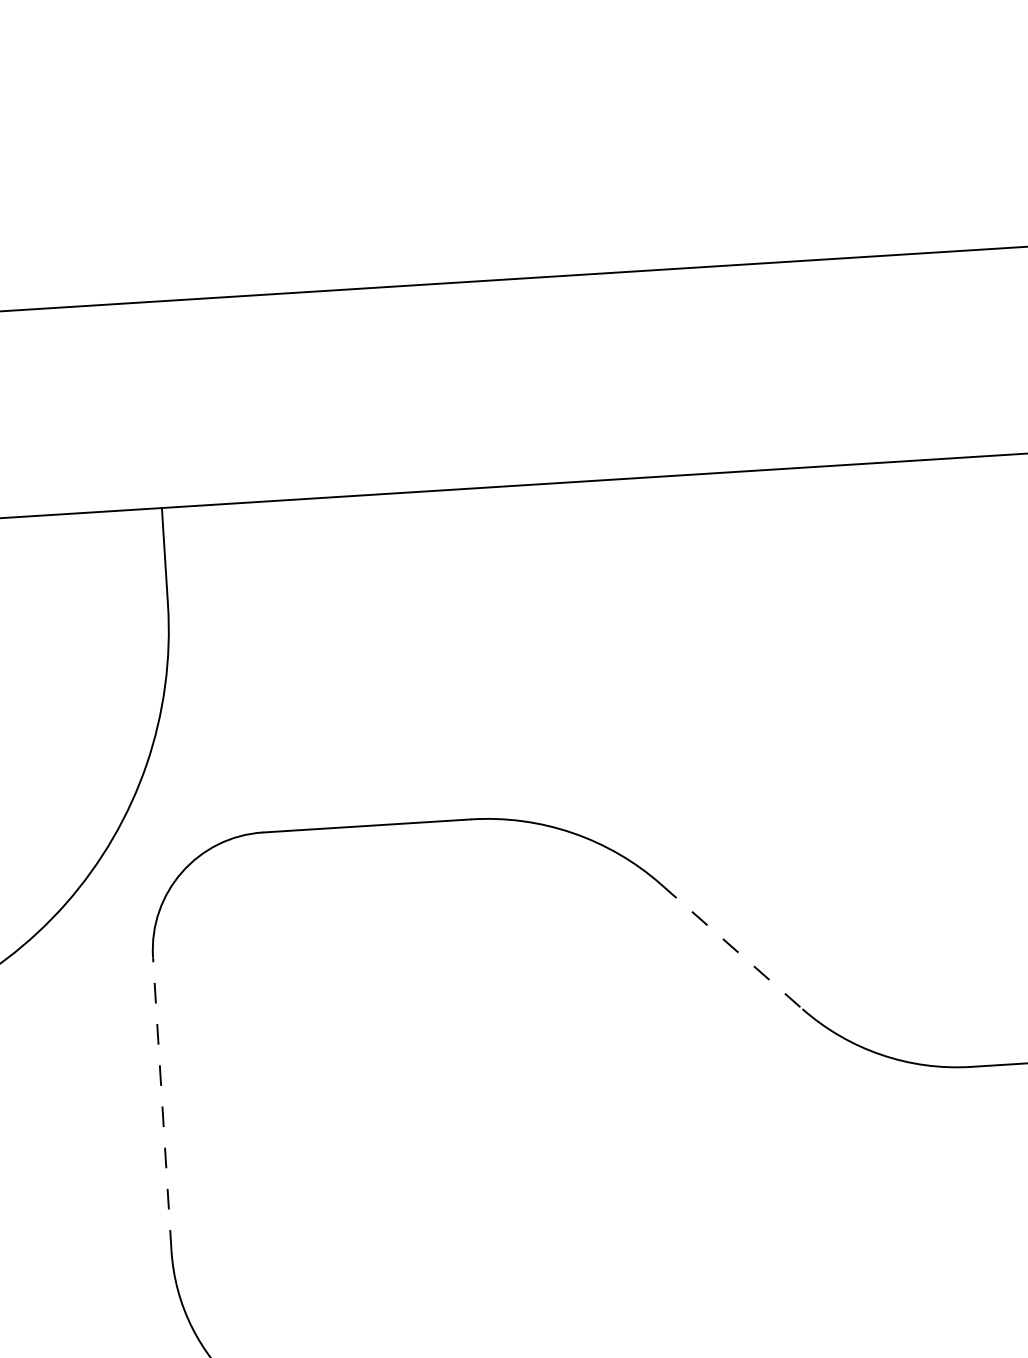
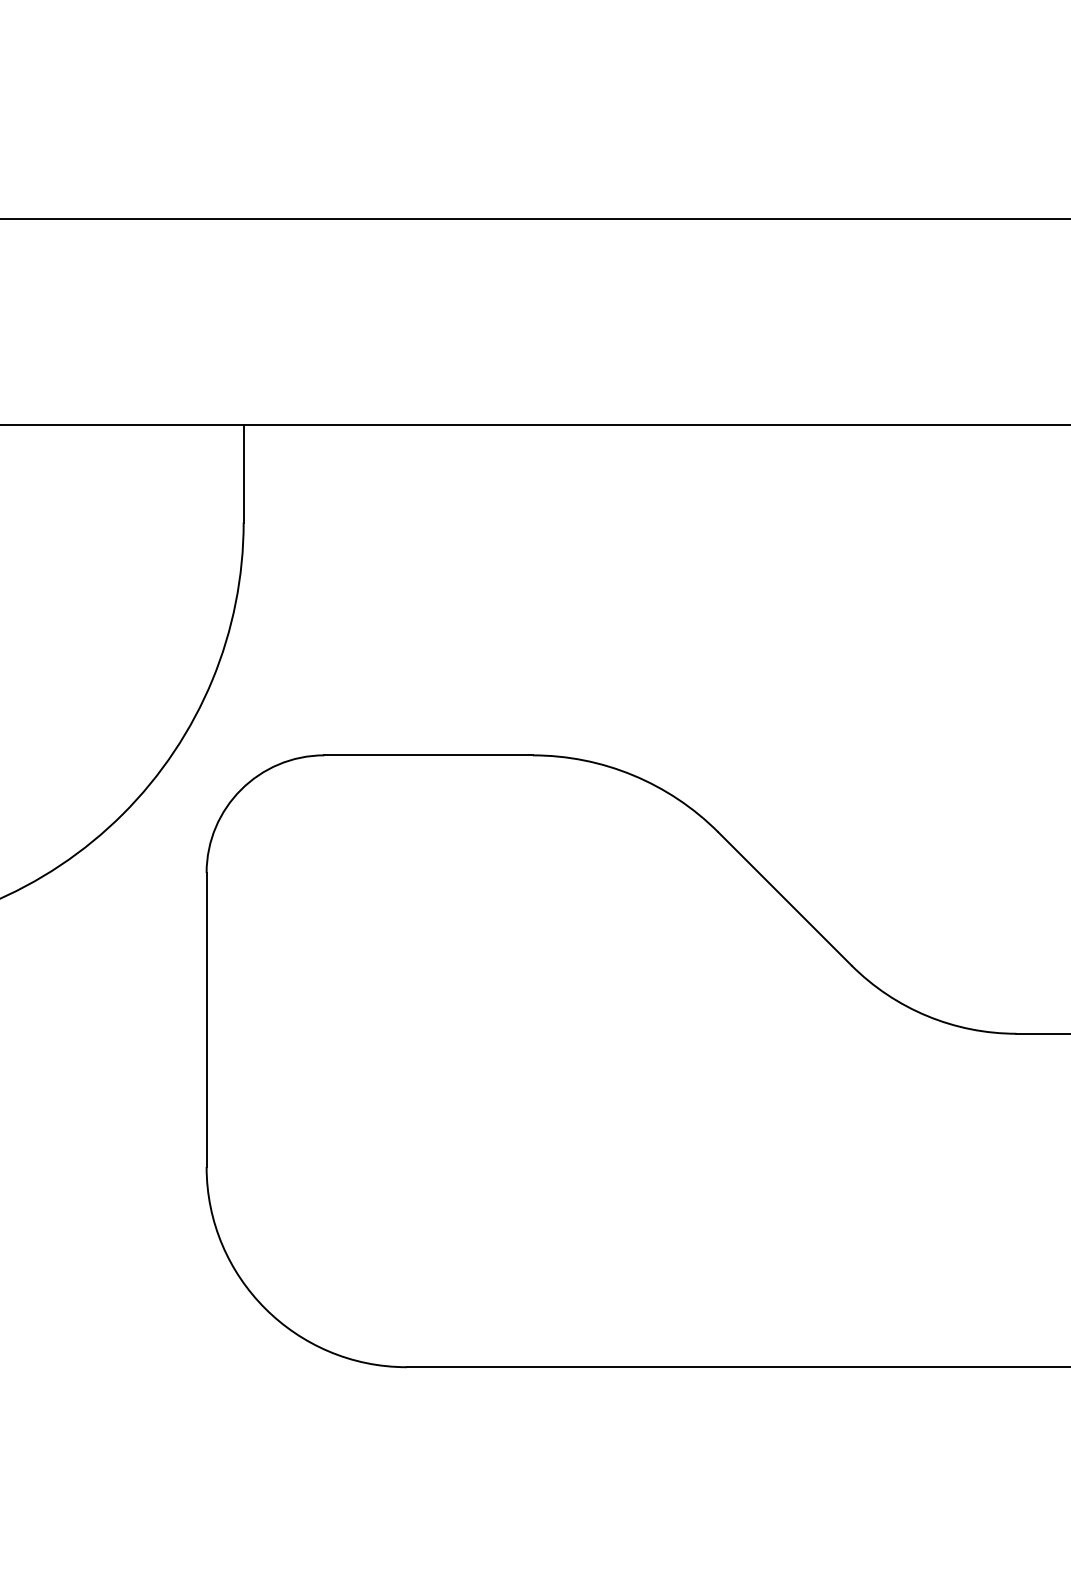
line: (732, 947) -> (785, 899), dashed -> solid
line: (162, 1104) -> (206, 1020), dashed -> solid

